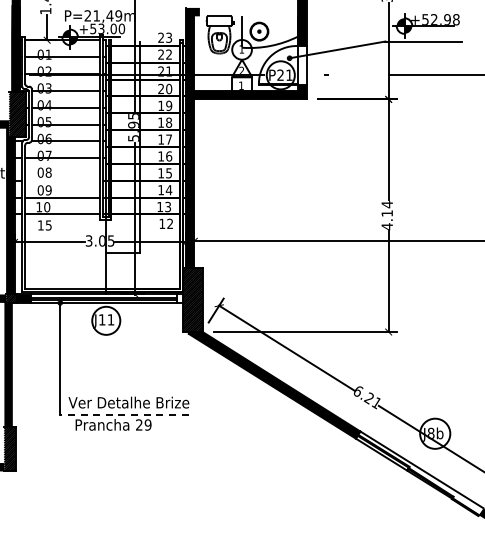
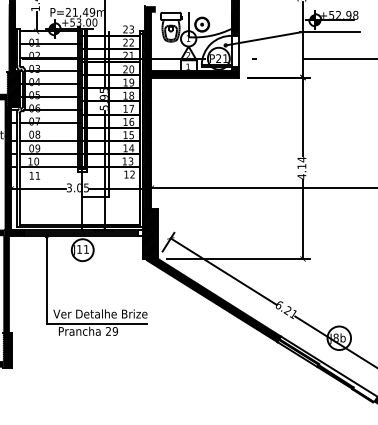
line: (62, 180) -> (48, 140), added
text: (48, 225) -> (37, 175), 15 -> 11
line: (123, 415) -> (96, 324), dashed -> solid

